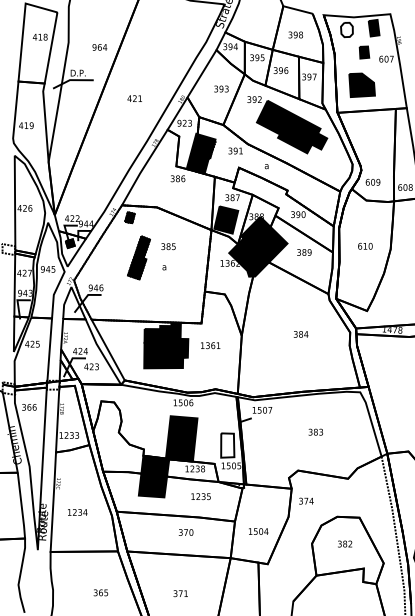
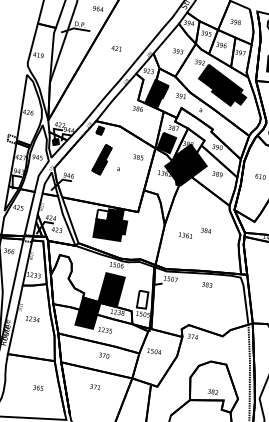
text: (168, 246) -> (138, 157), moved
fill: (152, 335) -> (102, 215), removed
text: (210, 345) -> (185, 235), moved
text: (315, 431) -> (207, 284), moved
text: (200, 496) -> (104, 330), moved
text: (306, 500) -> (193, 336), moved
text: (77, 512) -> (32, 319), moved
text: (258, 531) -> (154, 351), moved
text: (345, 543) -> (213, 391), moved
text: (180, 593) -> (95, 386), moved

